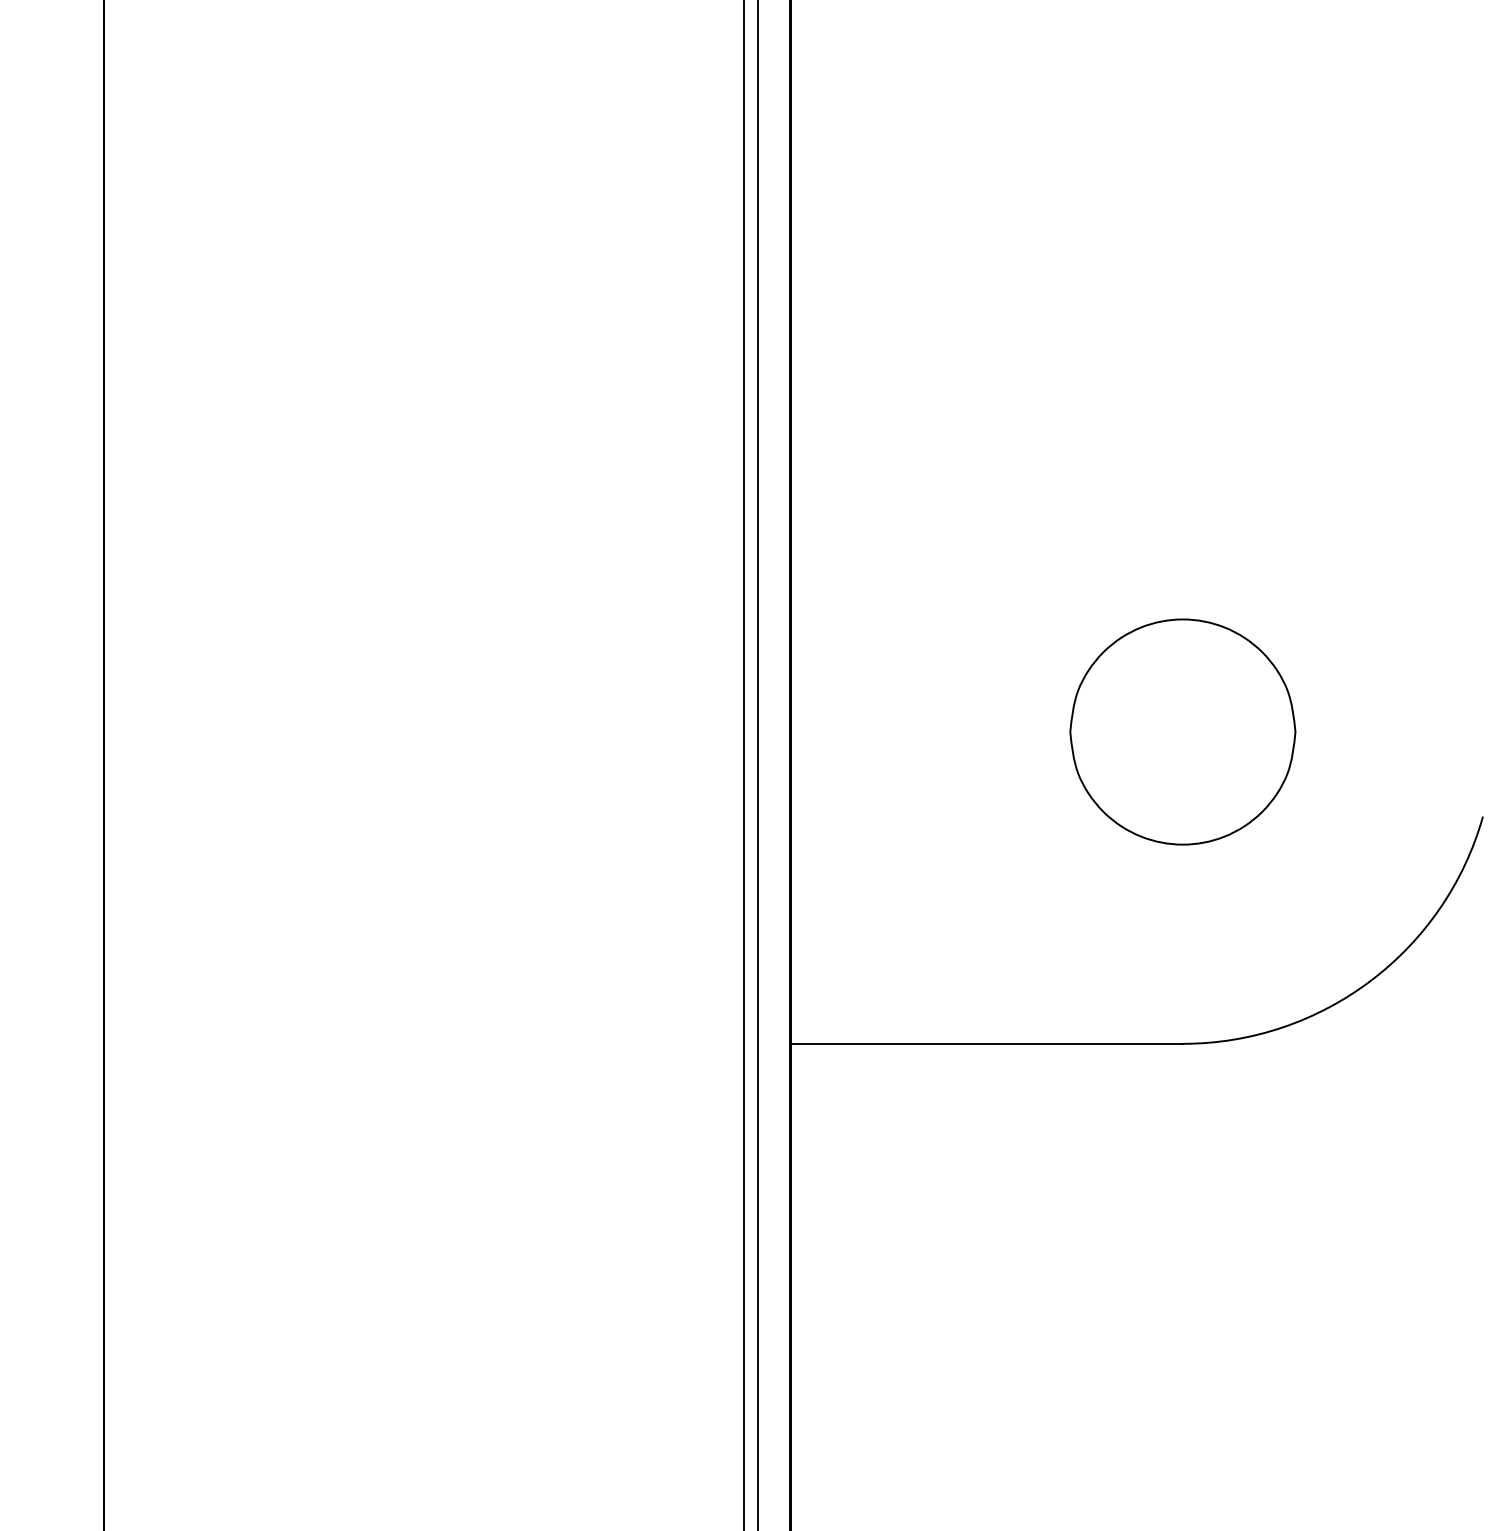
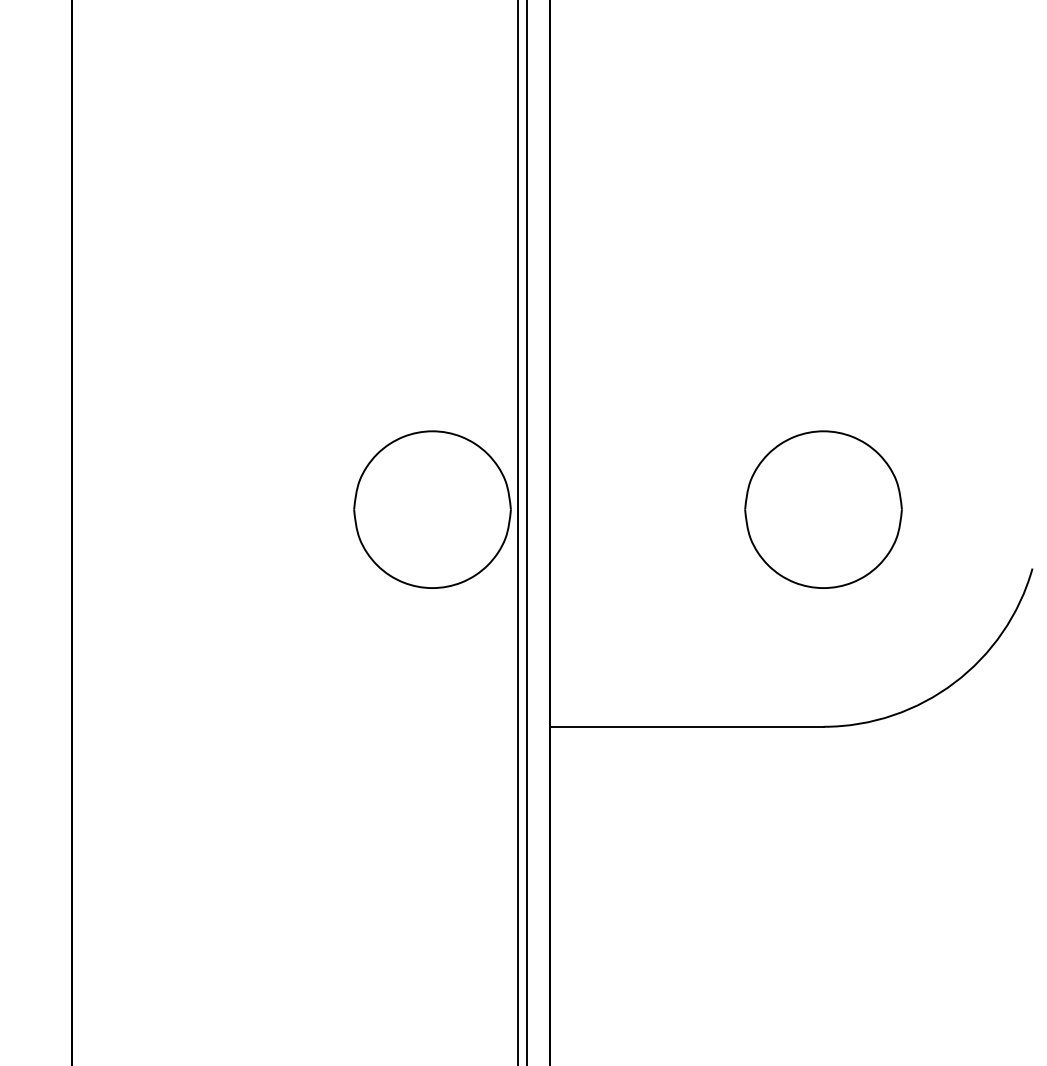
part: (621, 731) -> (432, 509), added

